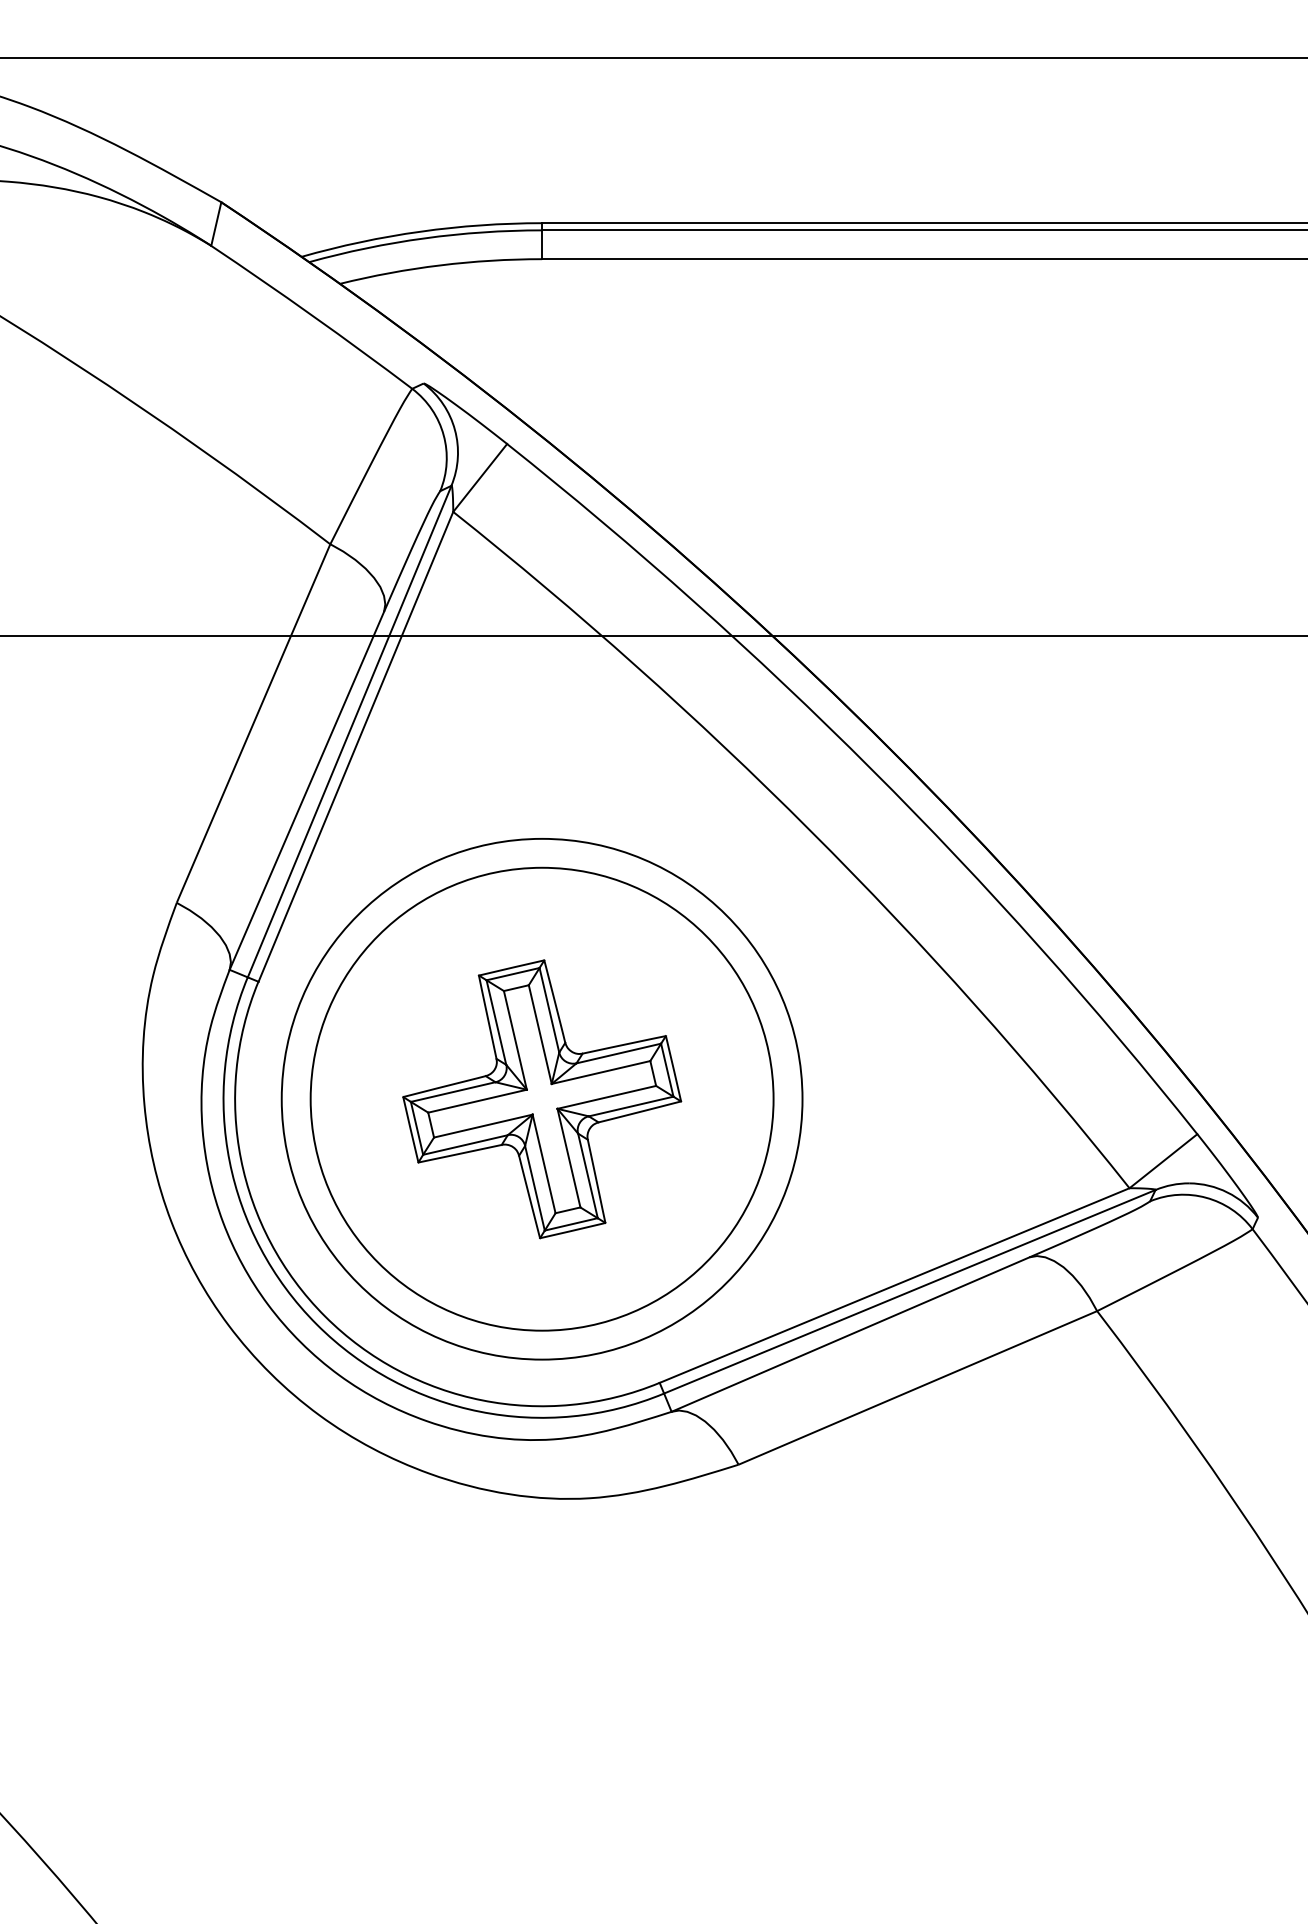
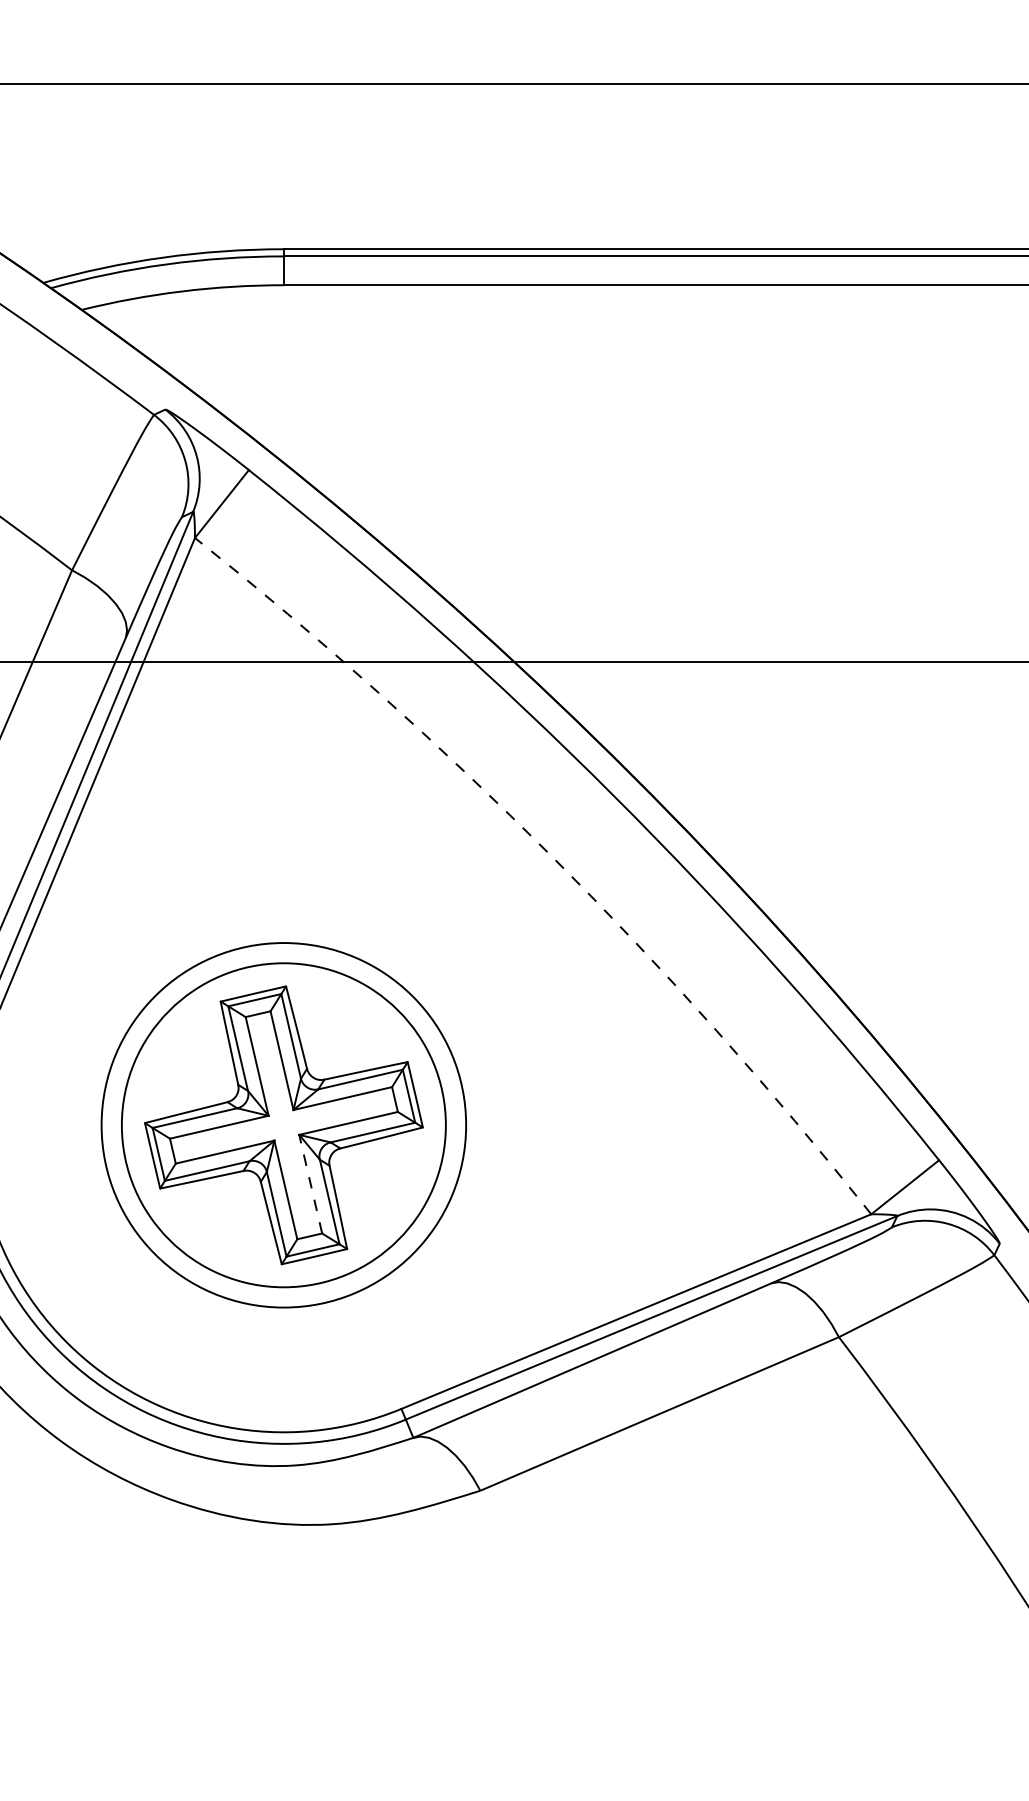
arc: (810, 830) -> (552, 856), solid -> dashed
circle: (541, 1098) -> (283, 1124), size x0.7
circle: (541, 1098) -> (283, 1124), size x0.7
line: (568, 1158) -> (310, 1184), solid -> dashed

